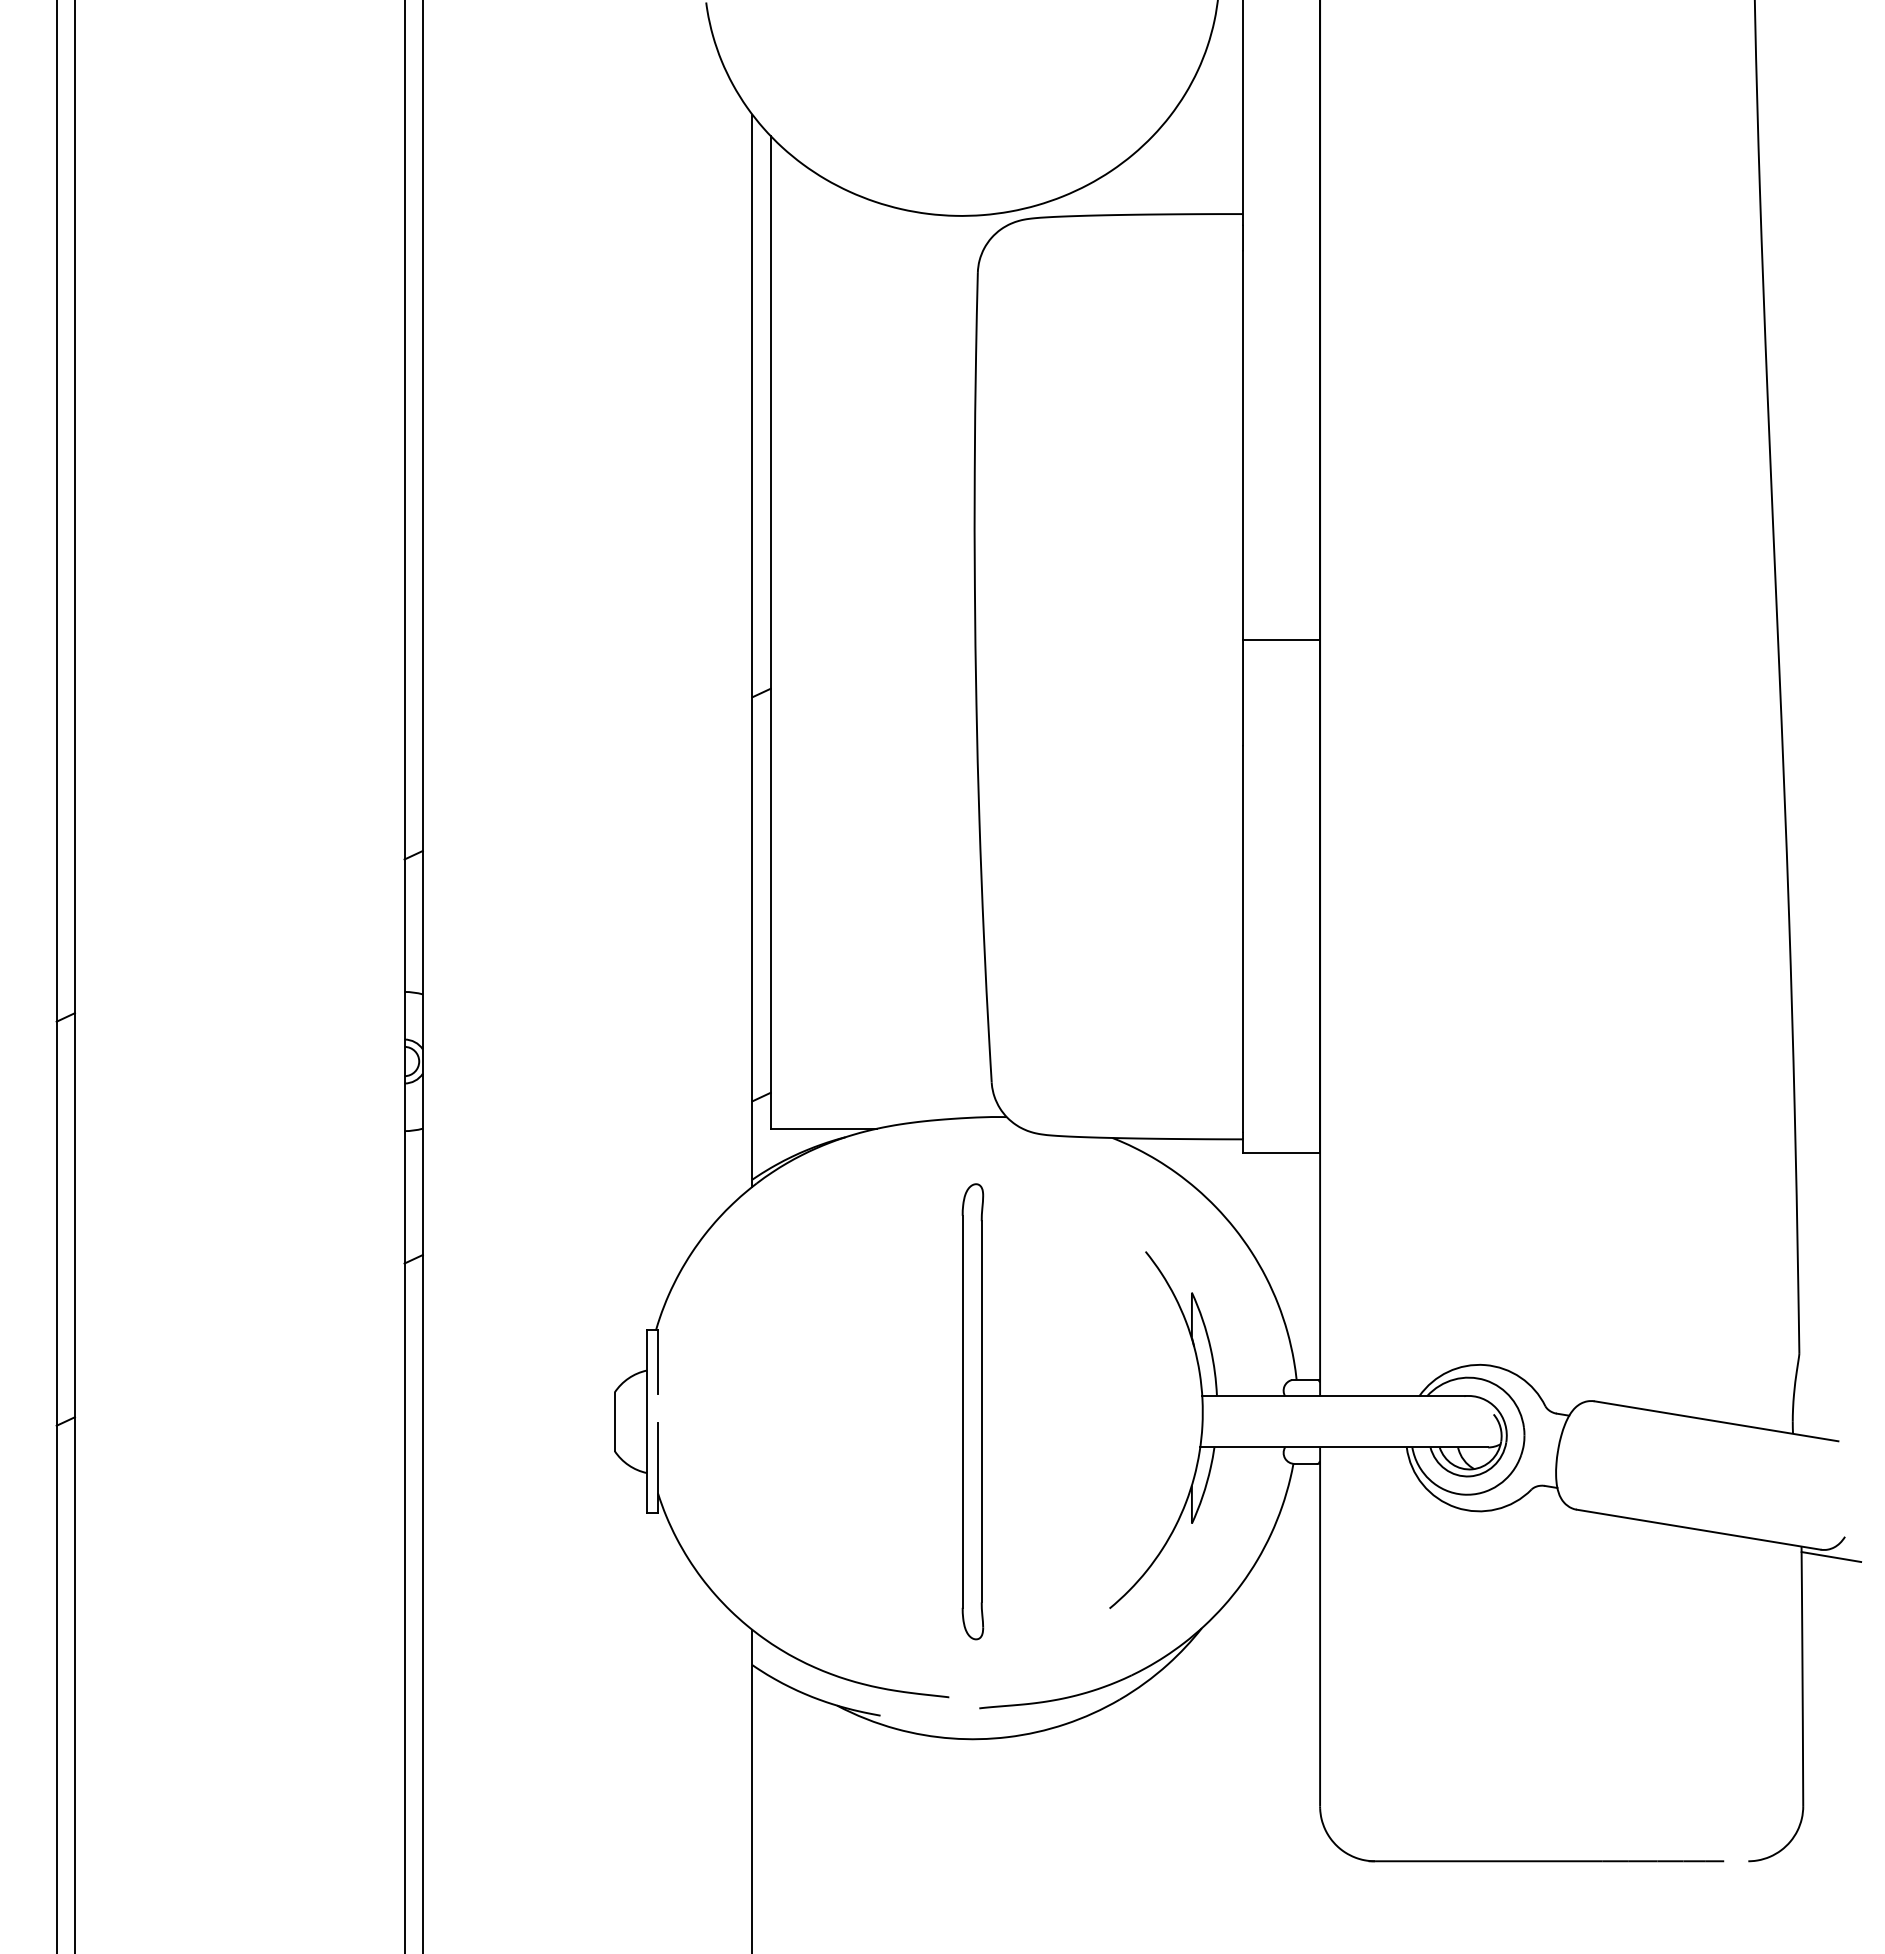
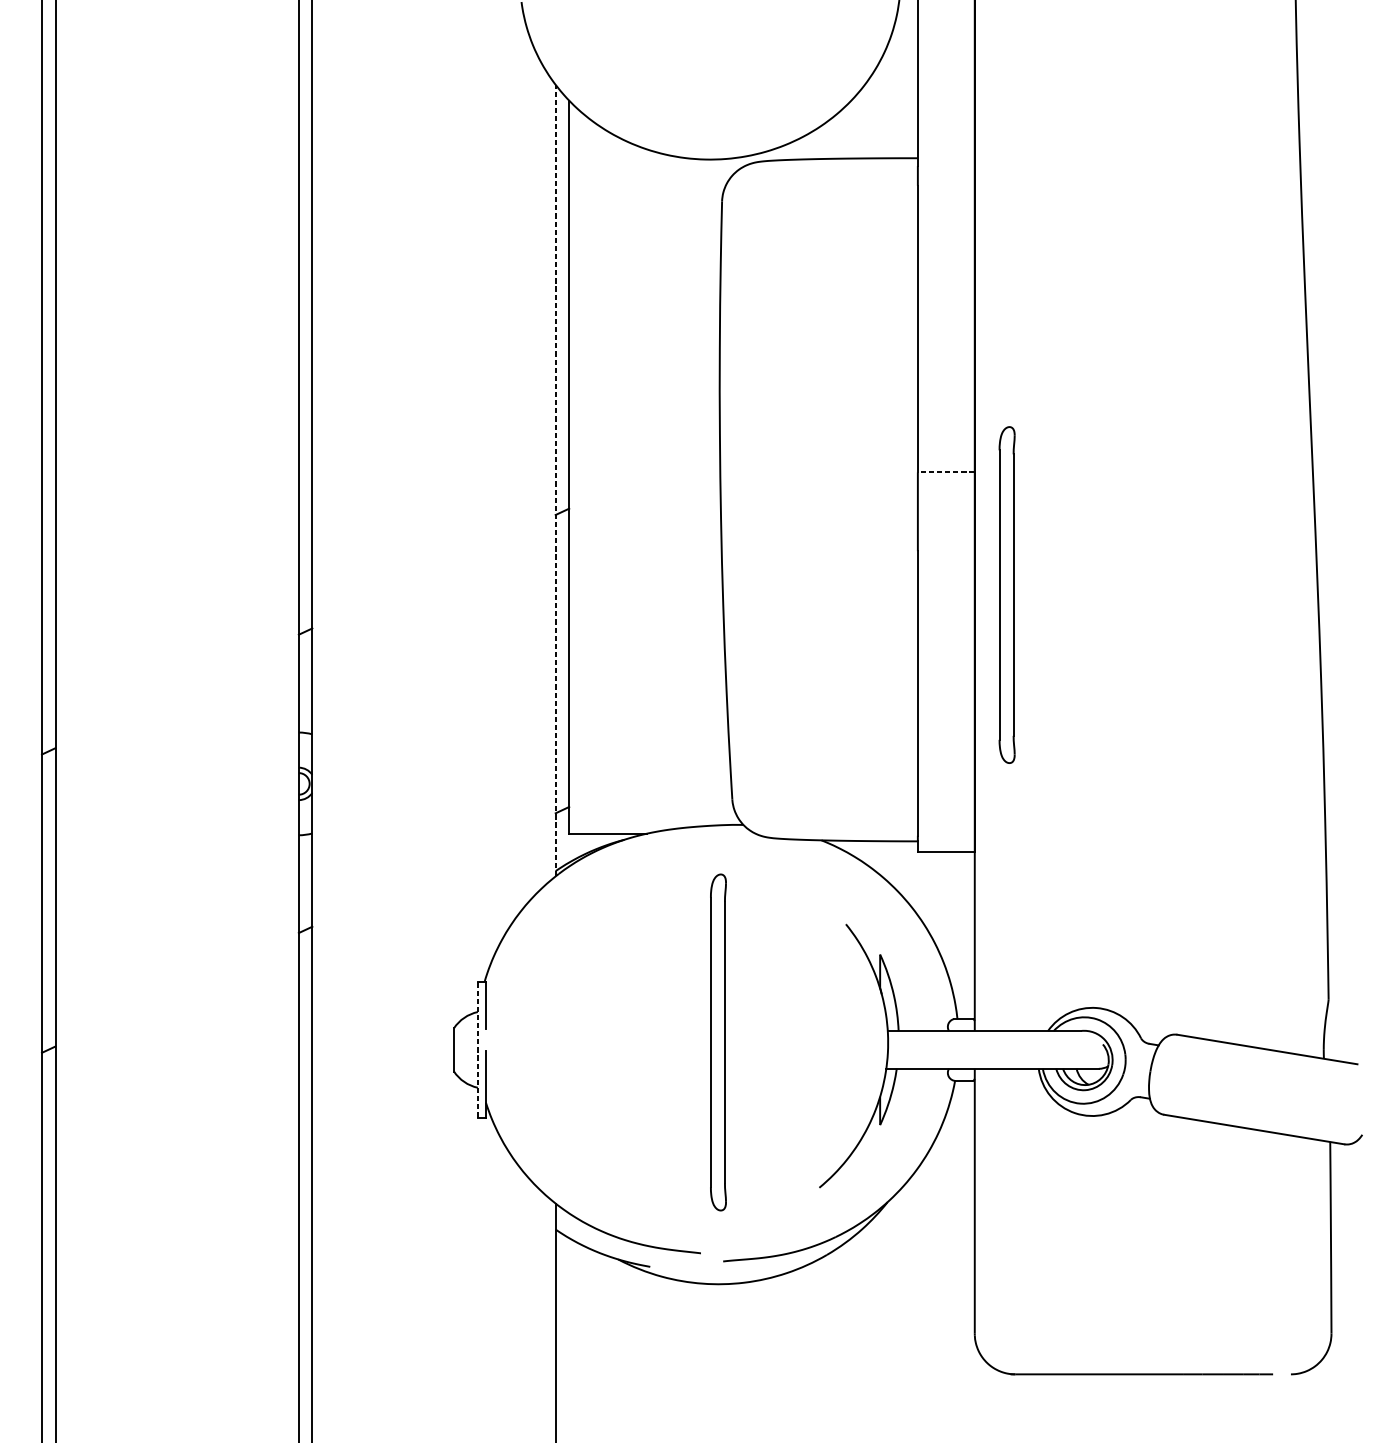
line: (1280, 639) -> (945, 472), solid -> dashed
line: (752, 650) -> (555, 480), solid -> dashed
part: (1363, 805) -> (1006, 594), added
line: (647, 1421) -> (478, 1049), solid -> dashed
line: (1831, 1557) -> (1352, 1150), removed

